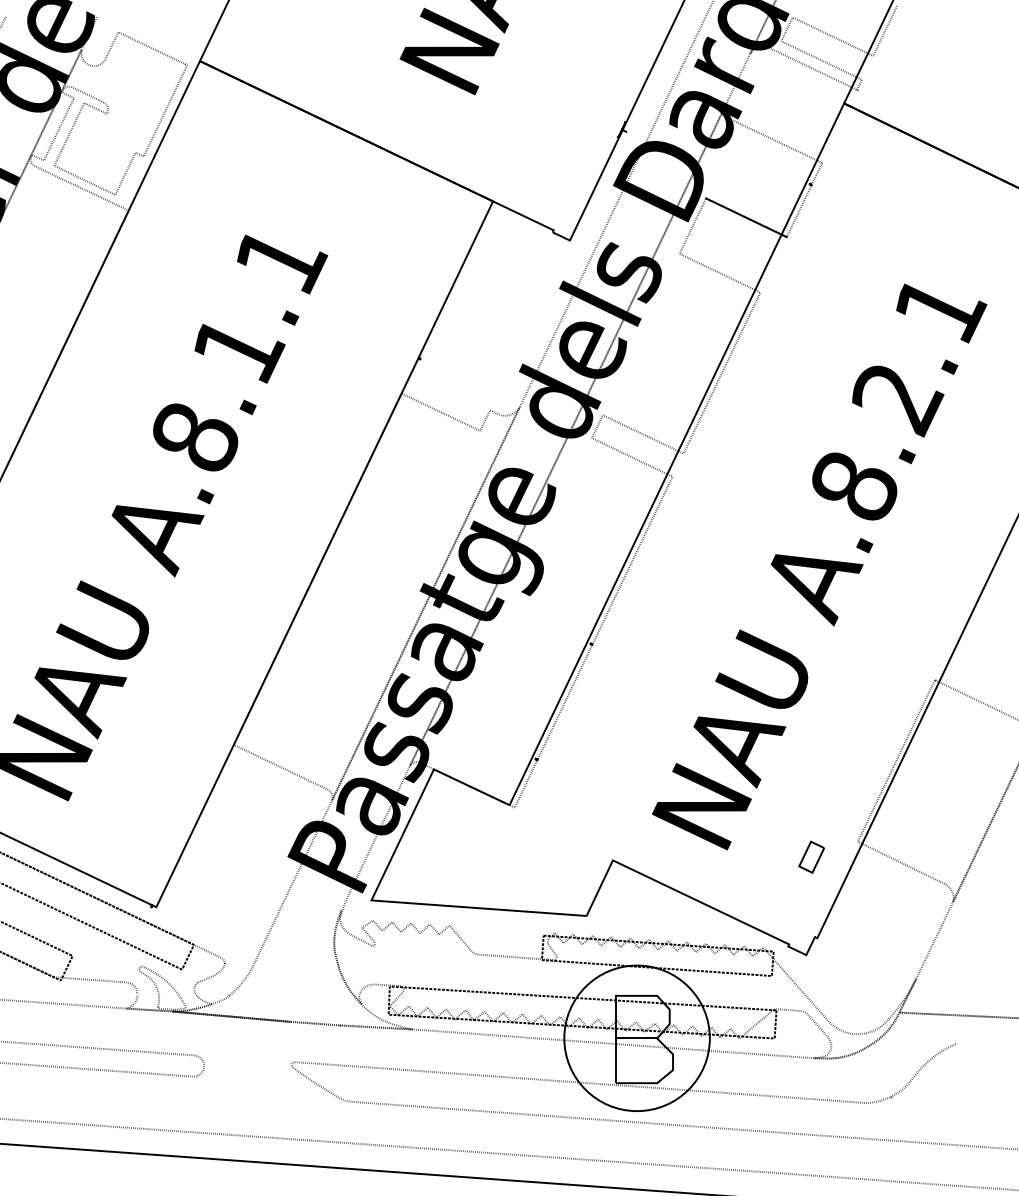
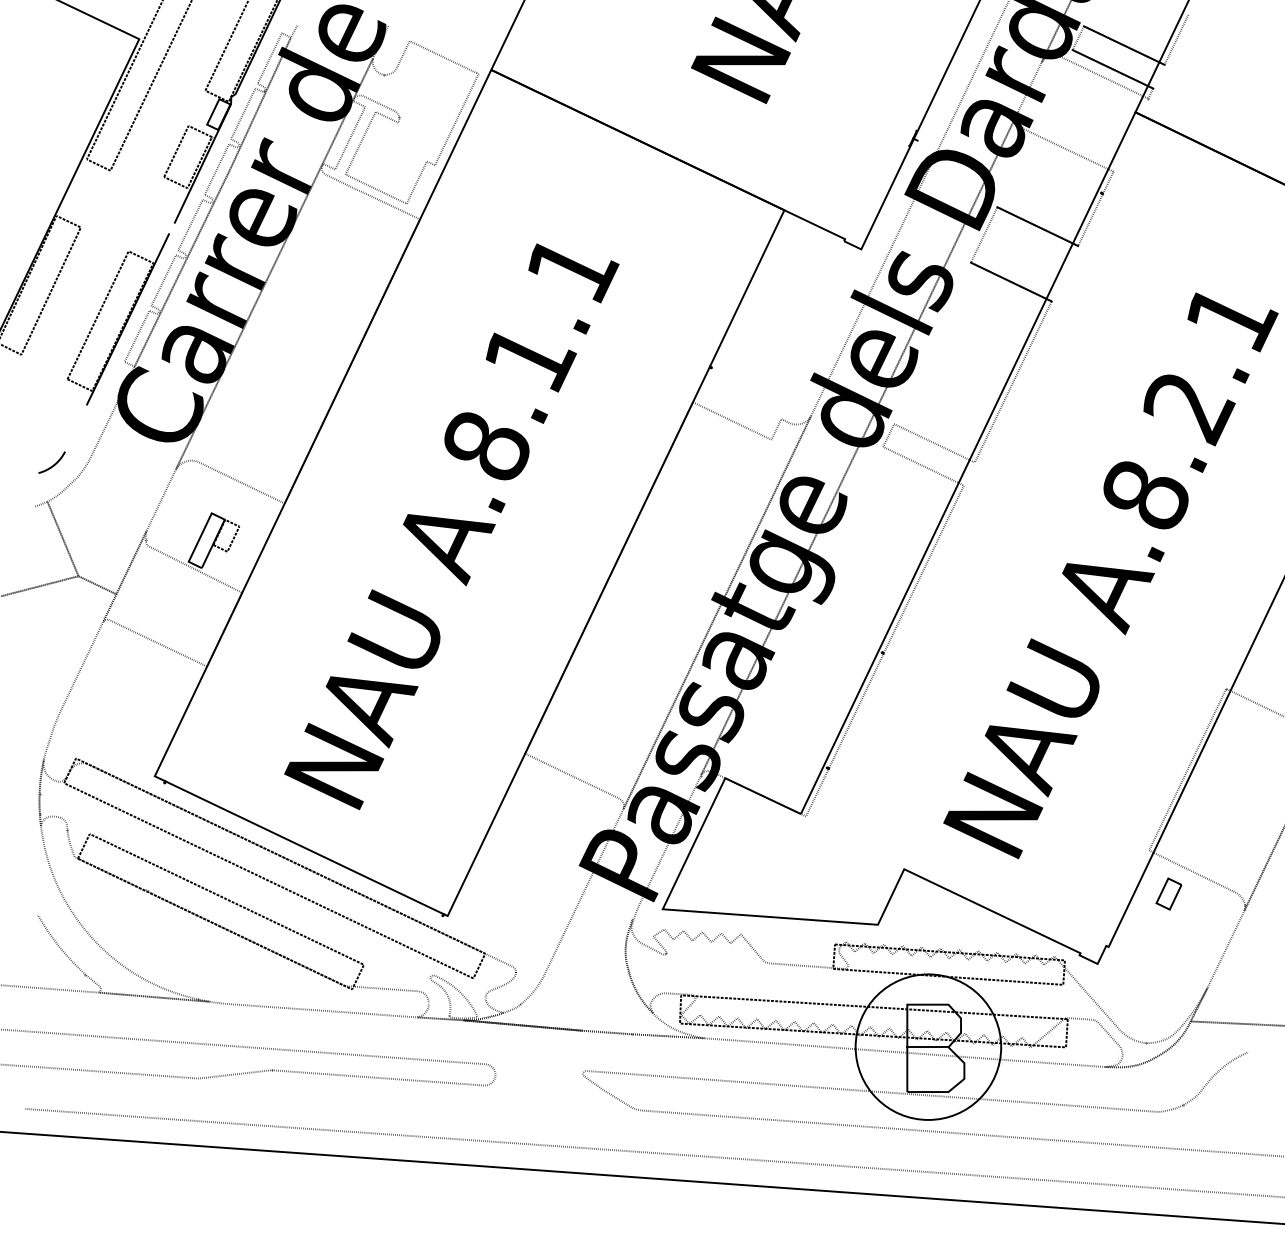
line: (833, 36) -> (1124, 45), added
line: (821, 60) -> (1112, 69), added
line: (719, 272) -> (1010, 281), added
part: (811, 856) -> (1168, 893), moved

